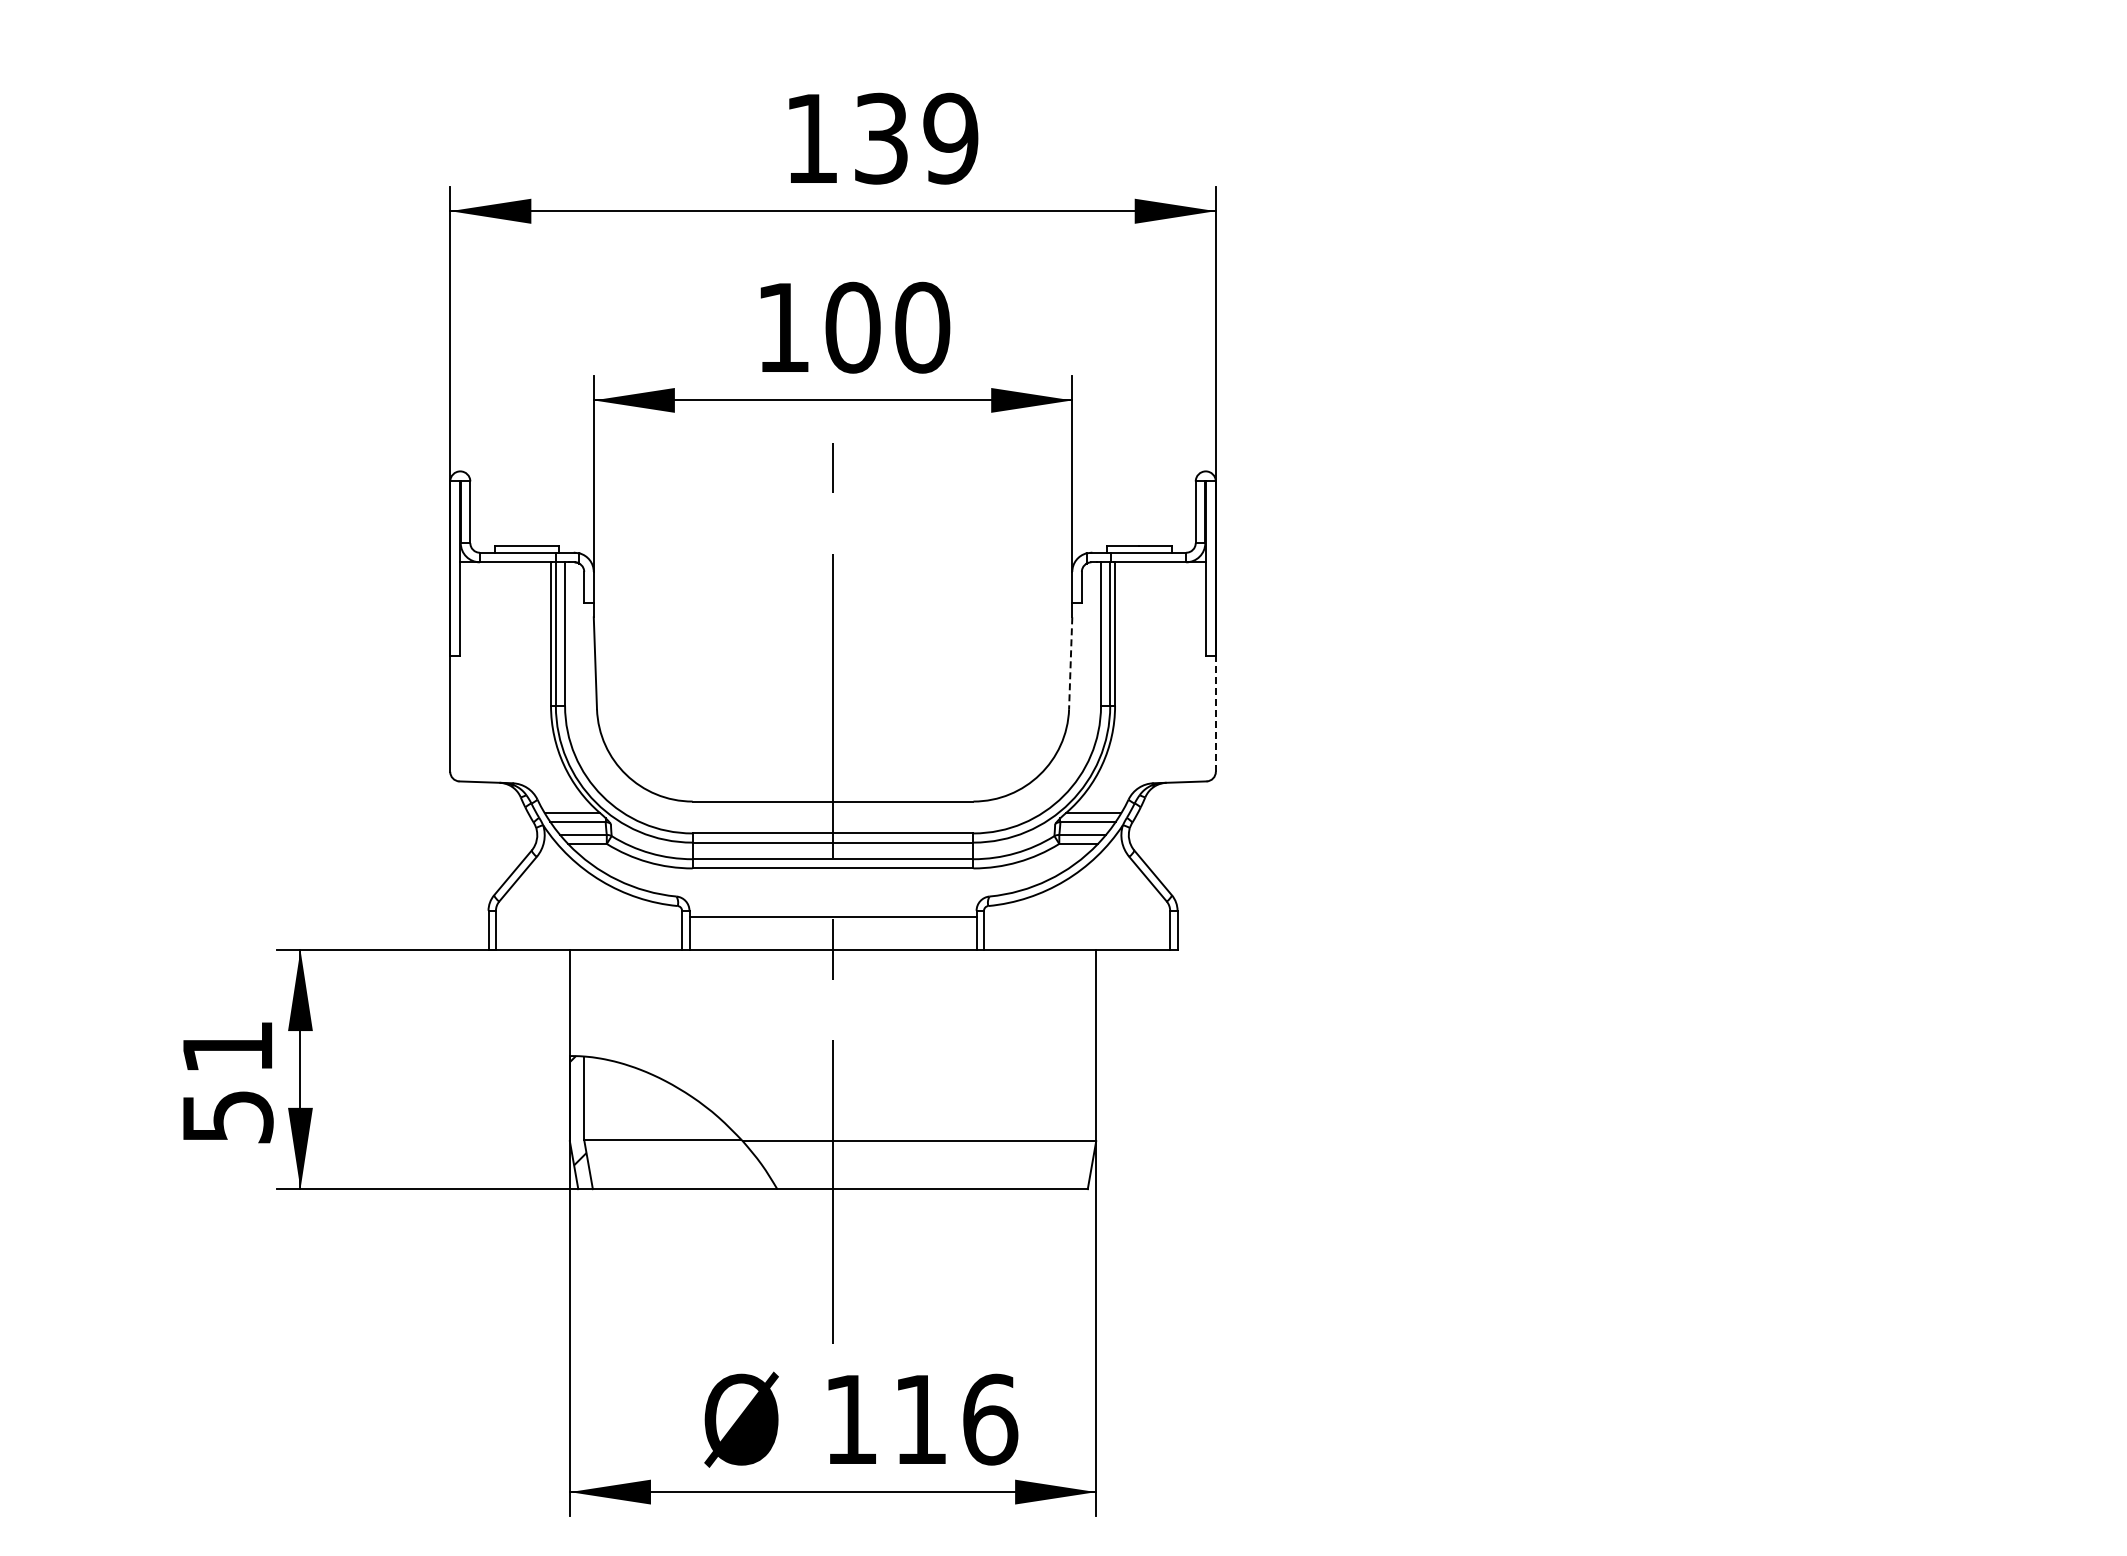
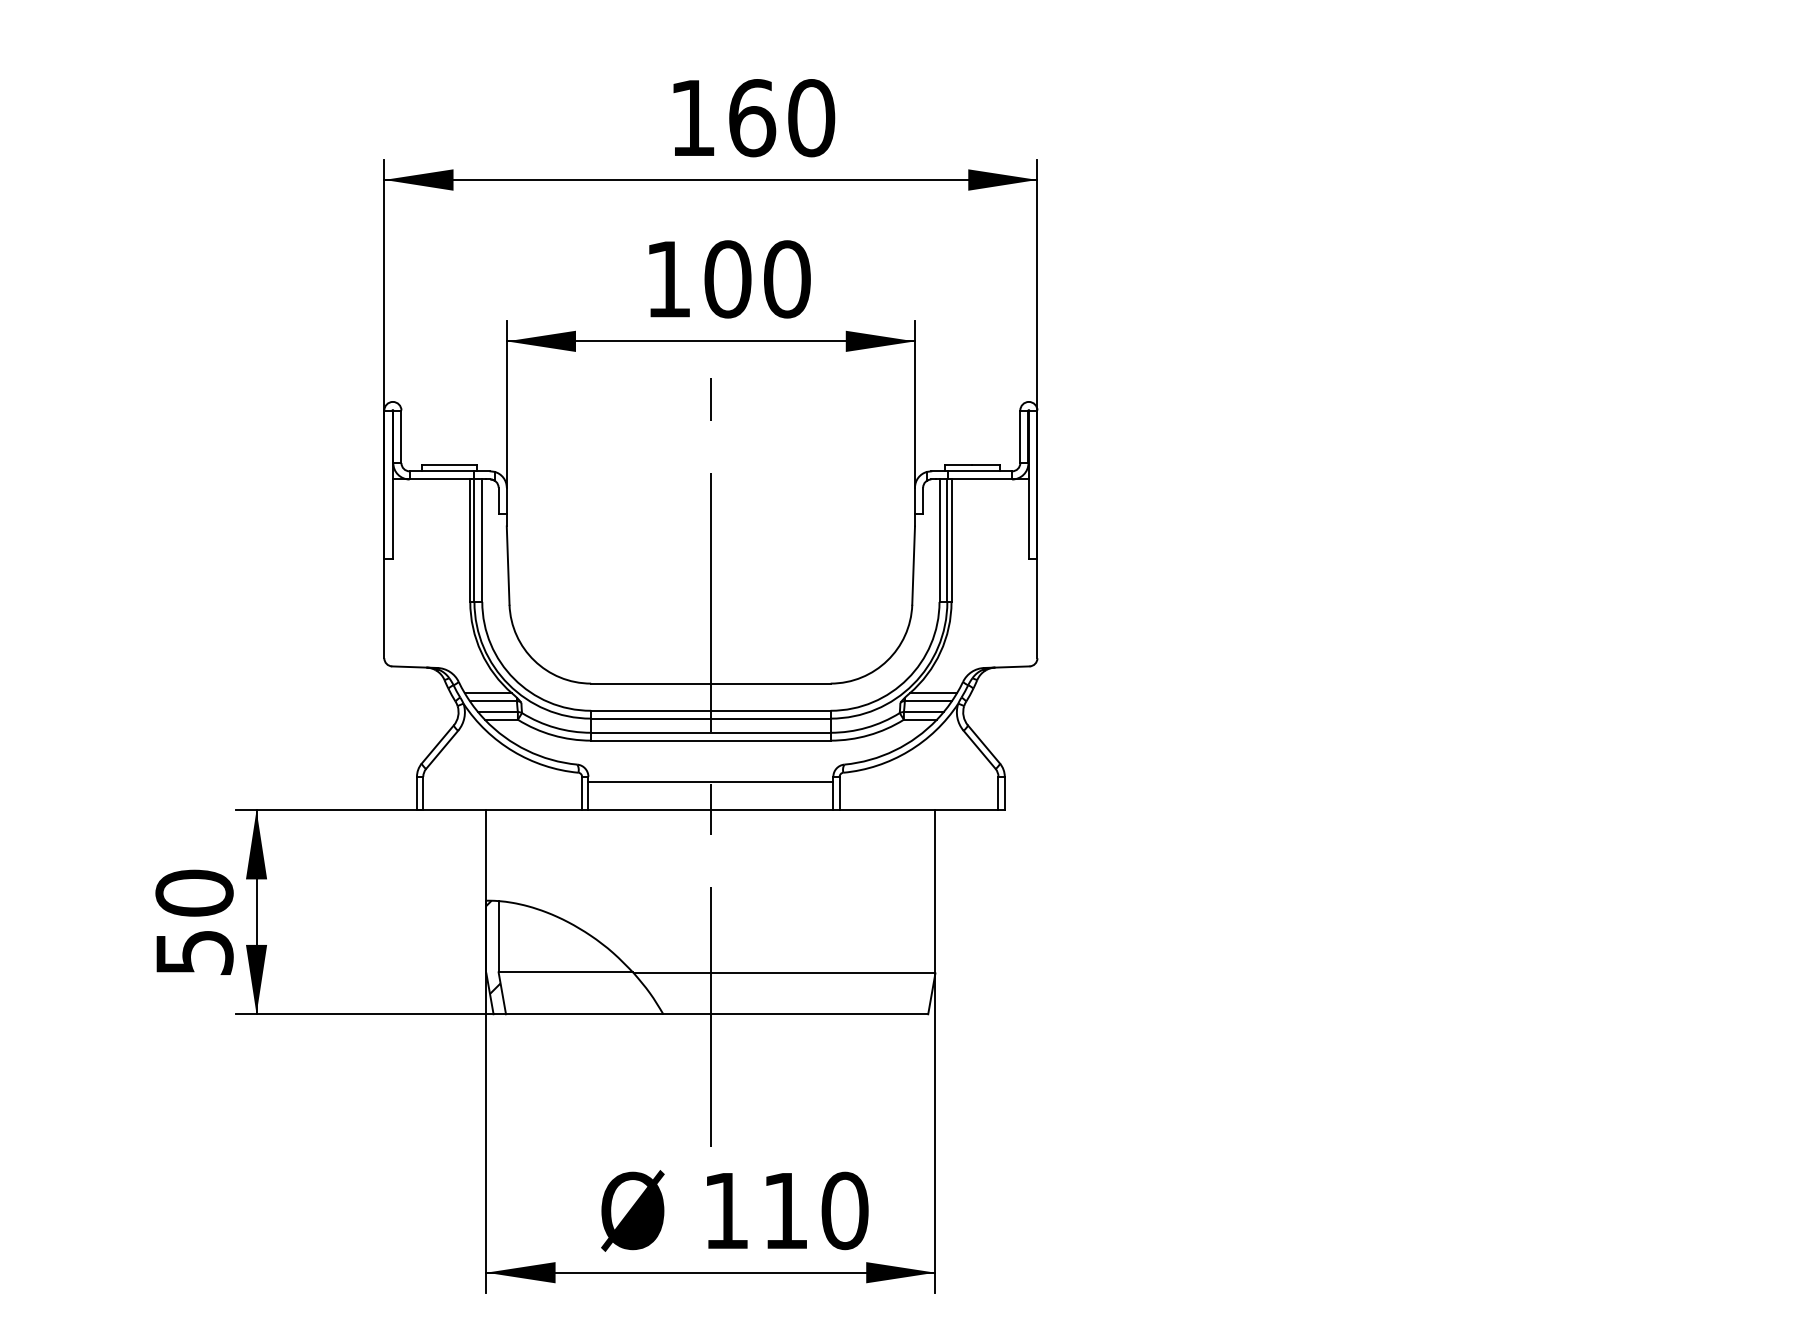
text: (916, 138) -> (782, 117), 139 -> 160
line: (1070, 663) -> (913, 565), dashed -> solid
line: (1215, 713) -> (1037, 608), dashed -> solid
text: (227, 1046) -> (194, 892), 51 -> 50
text: (990, 1419) -> (845, 1210), 116 -> 110

